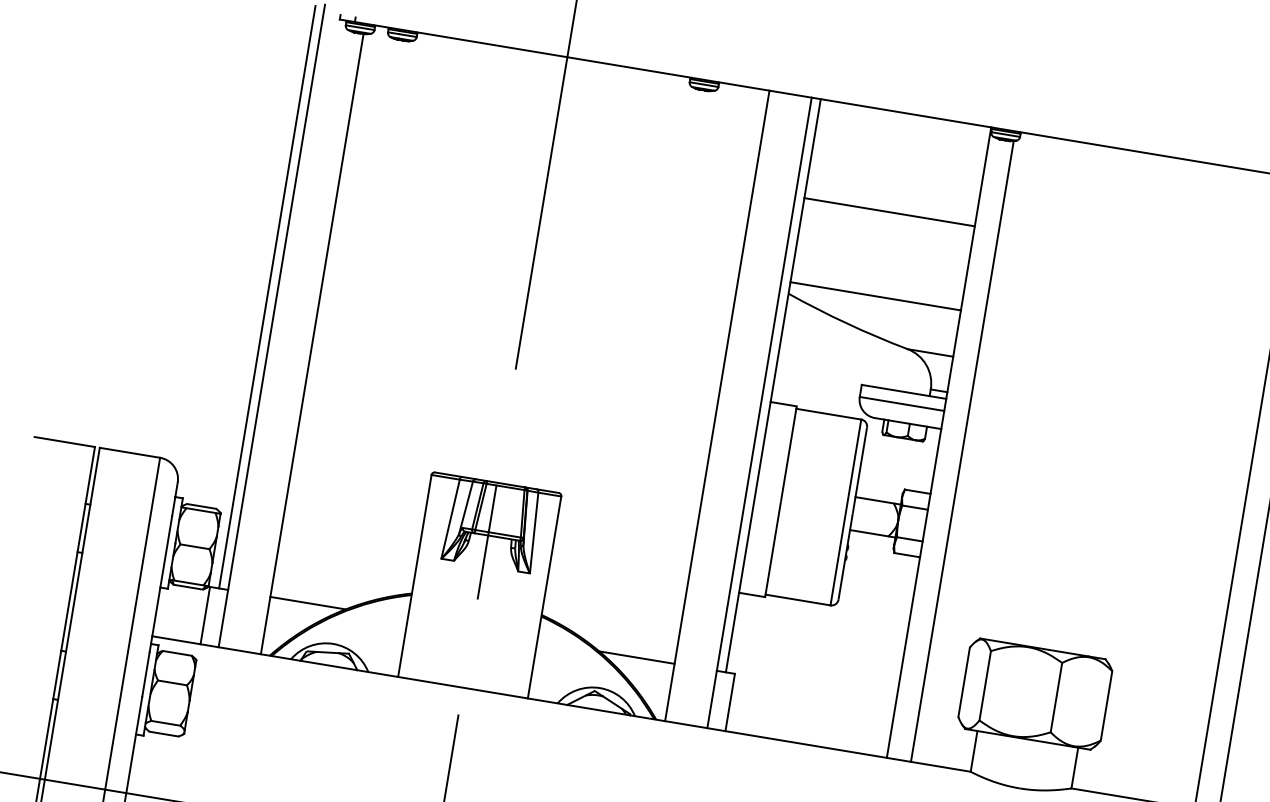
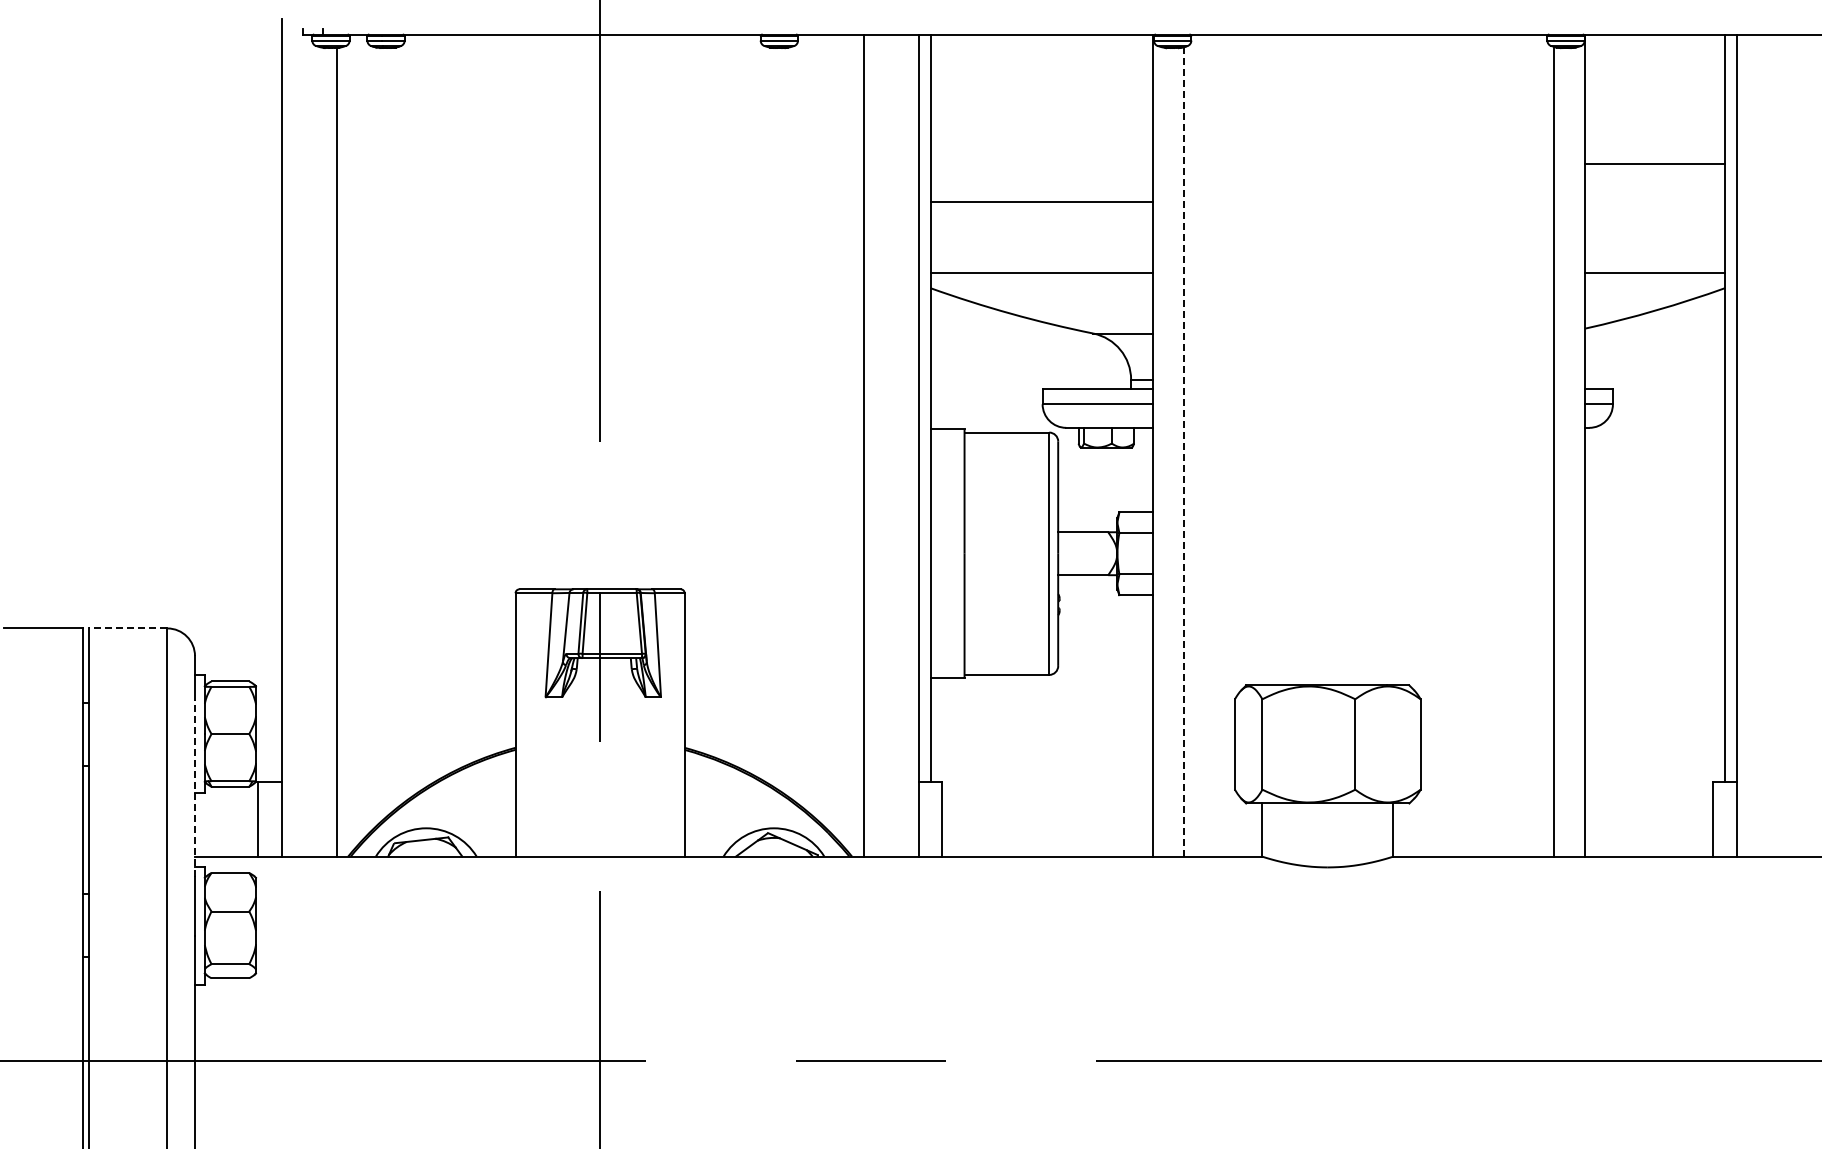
line: (889, 212) -> (1041, 201), moved
line: (267, 296) -> (269, 401), removed
line: (962, 451) -> (1184, 451), solid -> dashed
line: (129, 452) -> (127, 628), solid -> dashed
line: (161, 584) -> (195, 788), solid -> dashed
line: (307, 602) -> (385, 781), removed
line: (636, 657) -> (814, 781), removed

